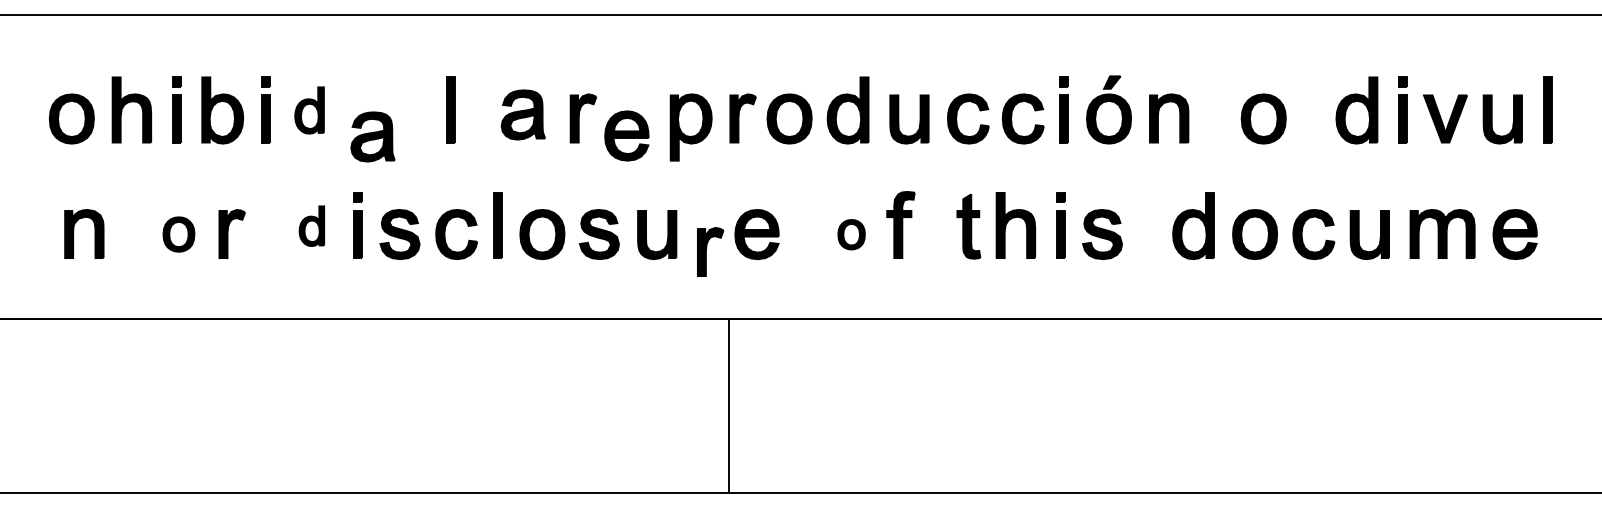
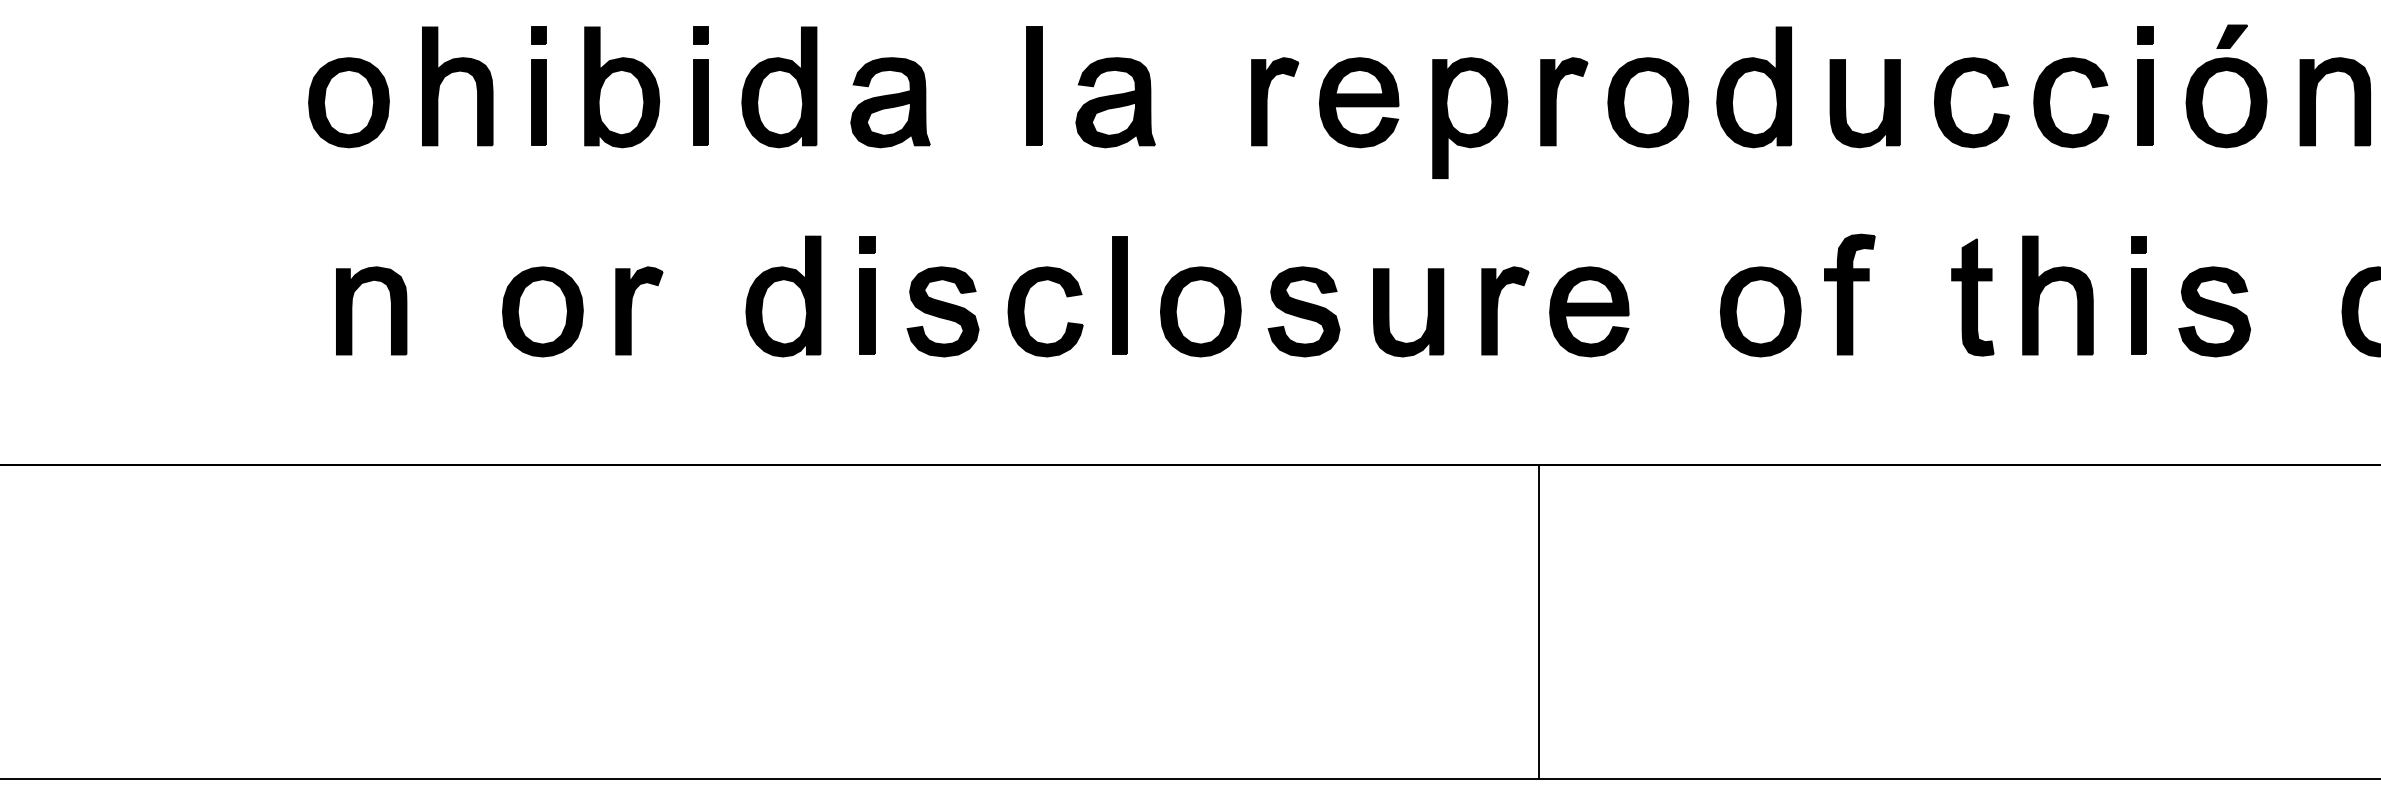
part: (309, 110) -> (779, 87), size x1.43
part: (522, 114) -> (1114, 101), moved
part: (626, 135) -> (1358, 101), moved
part: (372, 136) -> (889, 101), moved
part: (311, 226) -> (782, 297), size x1.67
part: (178, 234) -> (542, 311), size x1.43
part: (851, 234) -> (1760, 311), size x1.67
part: (710, 251) -> (1505, 309), moved

